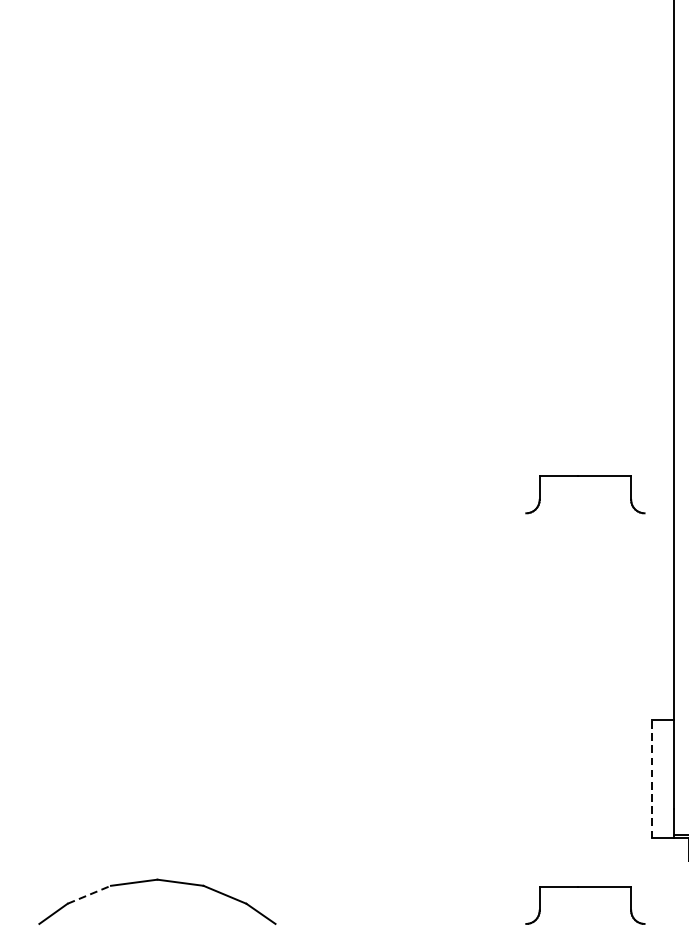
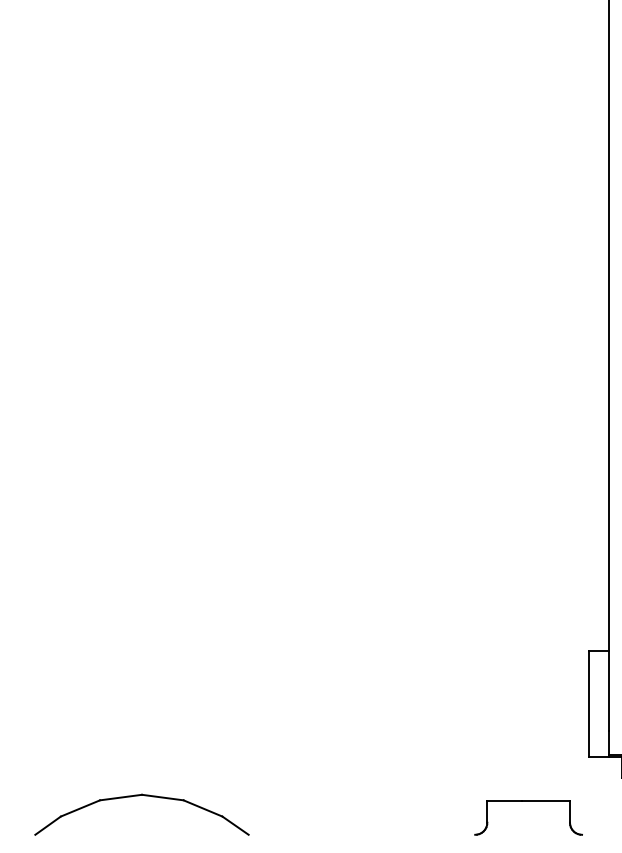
part: (585, 476) -> (528, 430), removed
line: (651, 778) -> (588, 703), dashed -> solid
line: (89, 894) -> (80, 808), dashed -> solid

